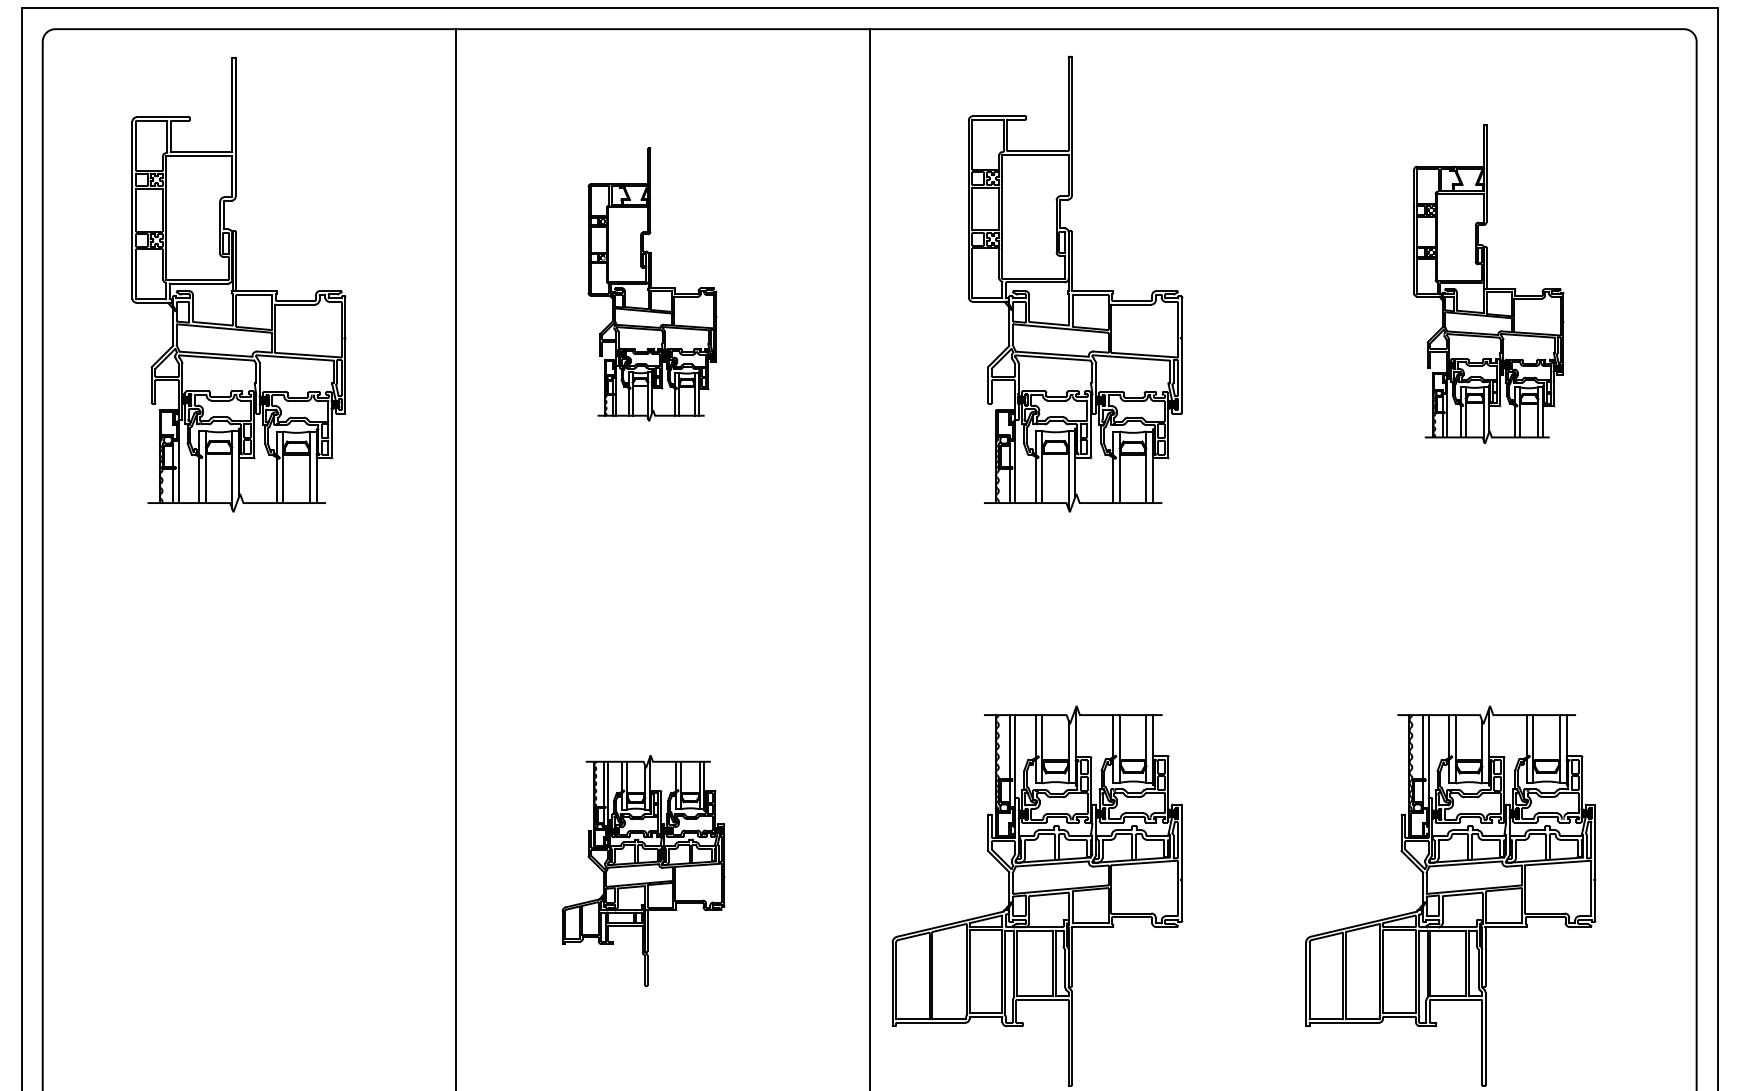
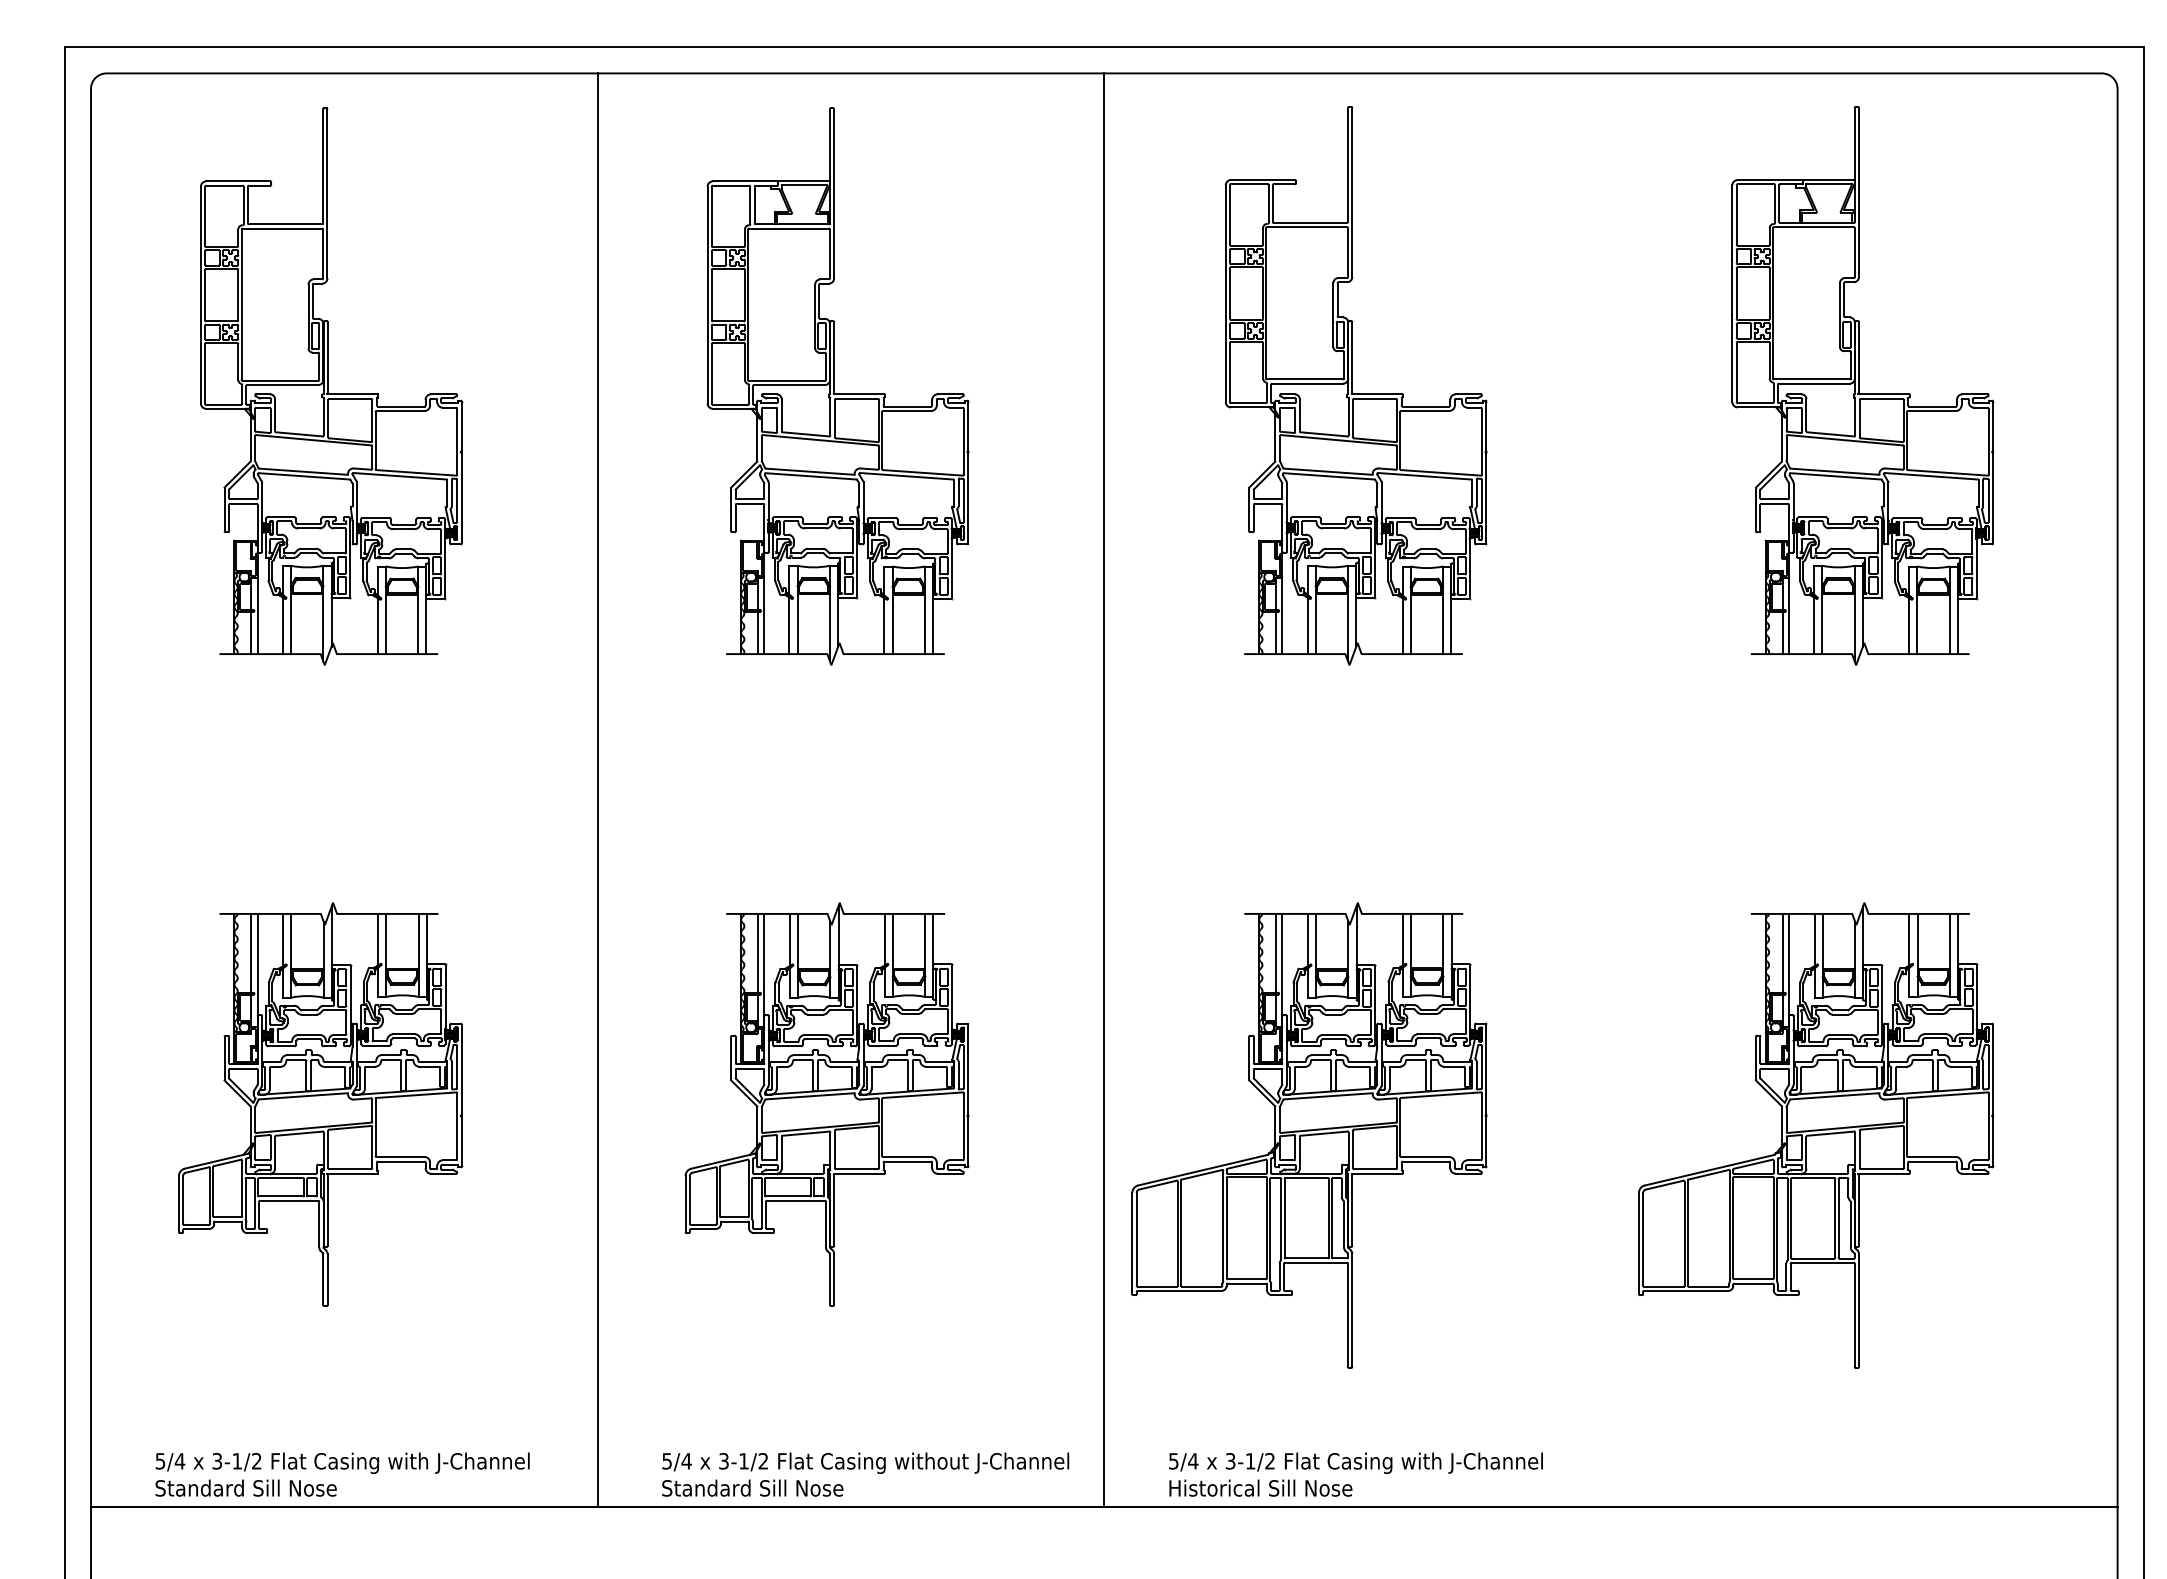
part: (1488, 283) -> (1862, 385), size x1.43
part: (651, 284) -> (837, 386), size x1.67
part: (230, 870) -> (320, 1104), added
part: (642, 870) -> (826, 1104), size x1.43

